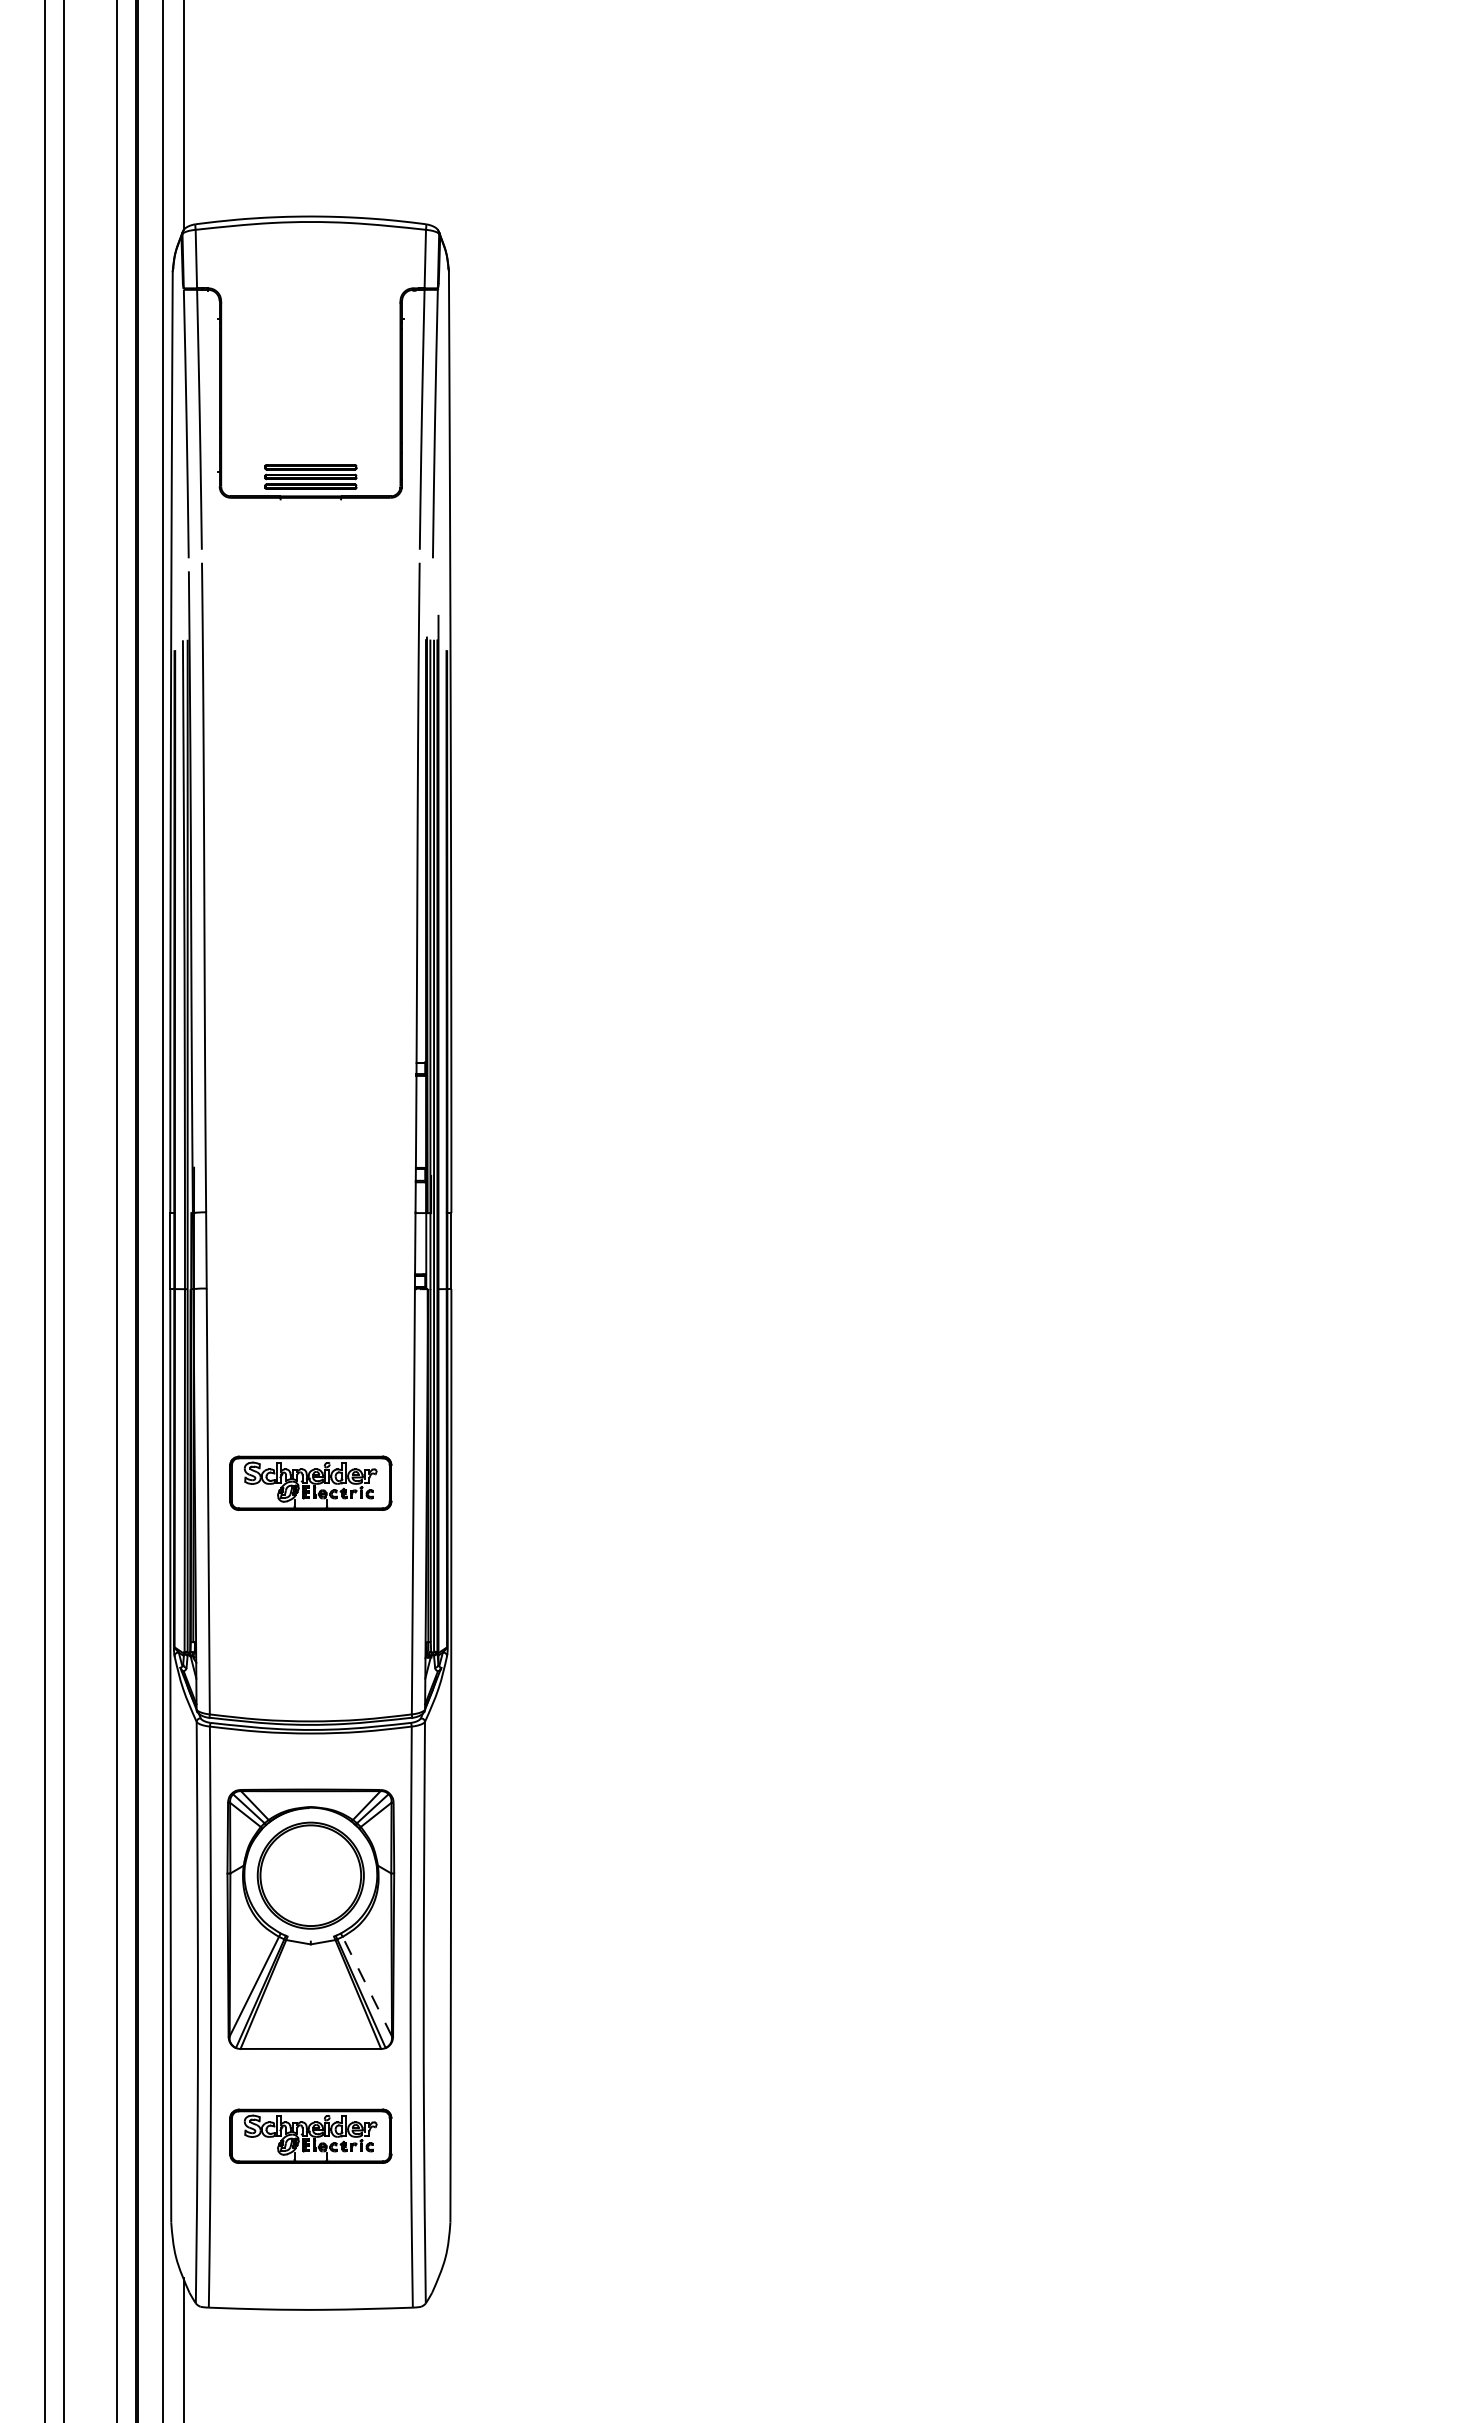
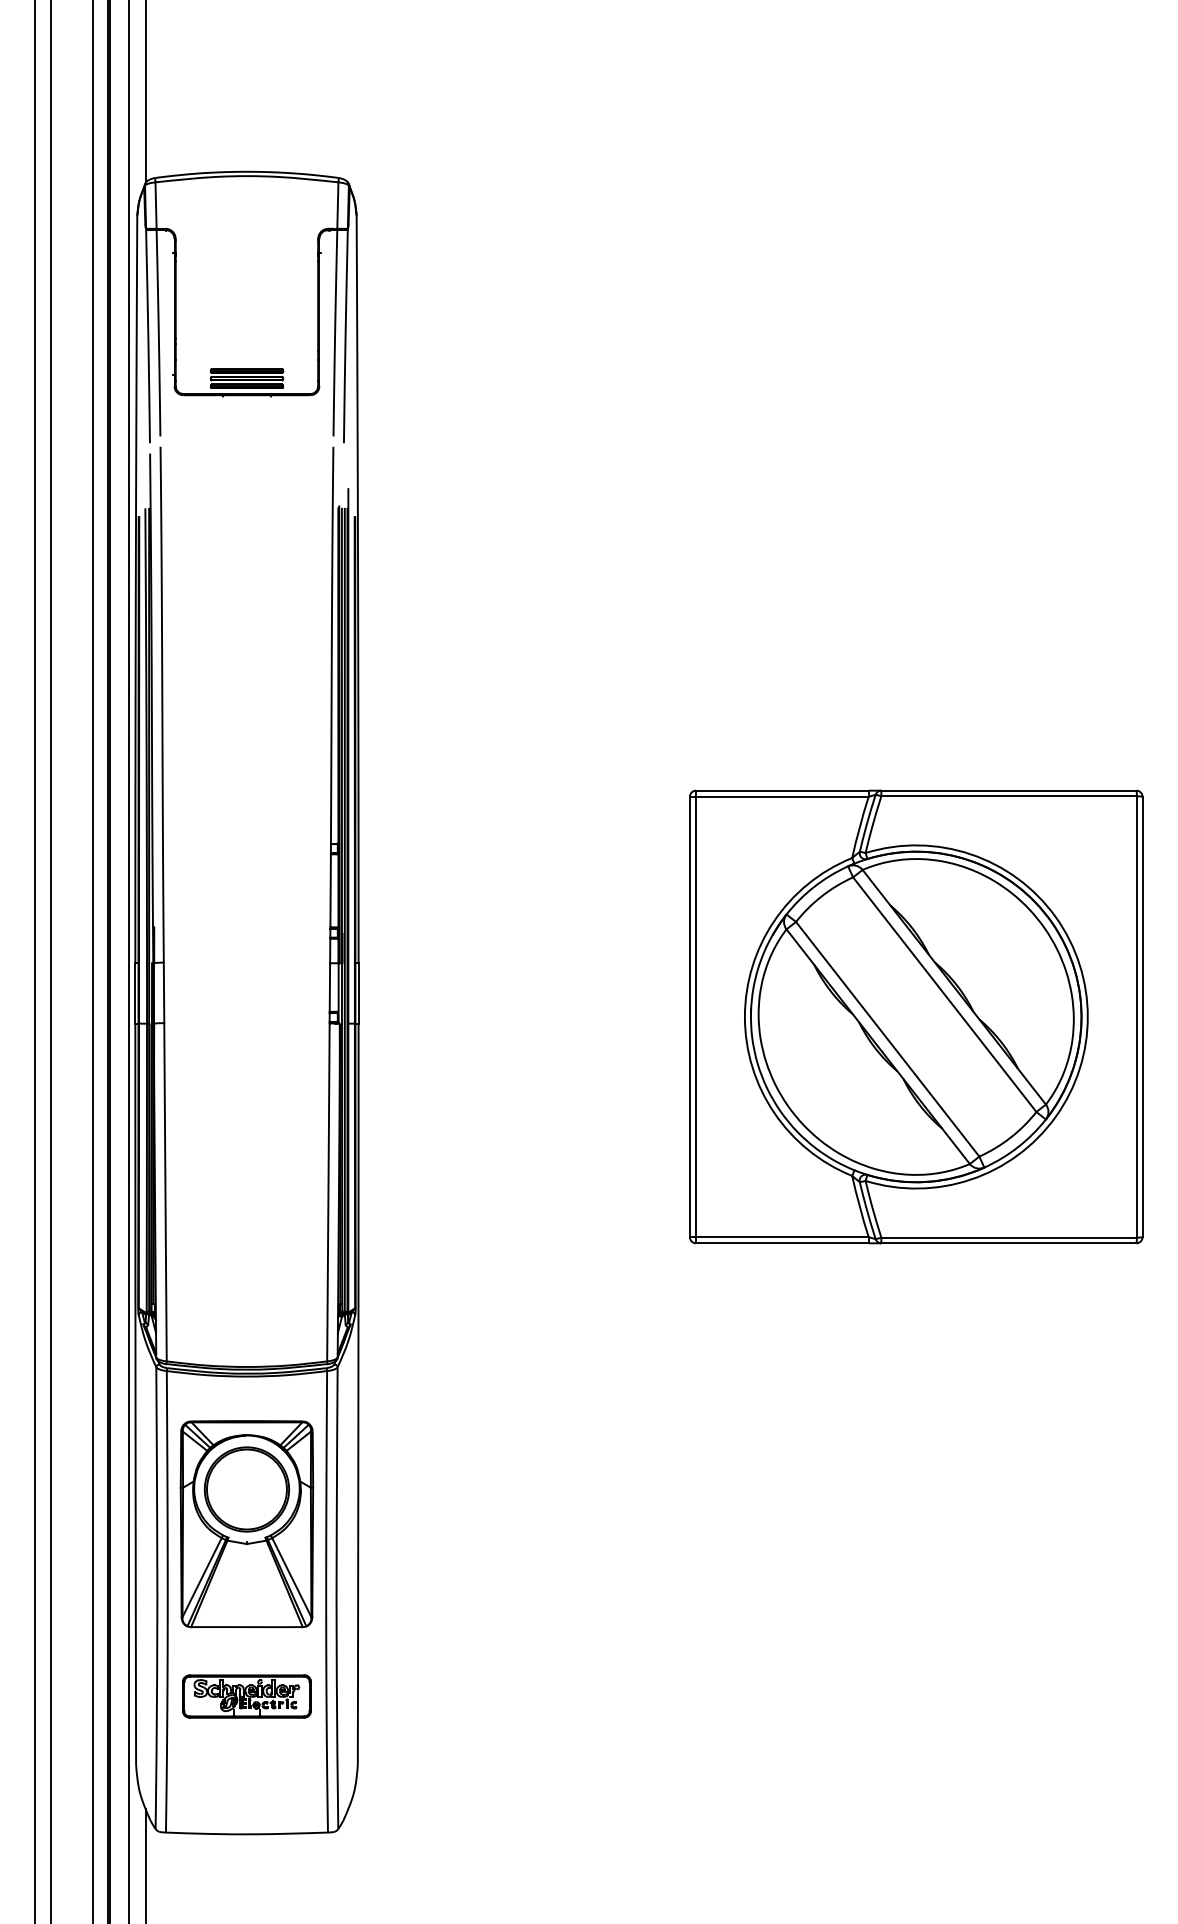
part: (1153, 1280) -> (916, 1016), added
part: (310, 1482) -> (246, 1177), removed
line: (367, 1986) -> (291, 1577), dashed -> solid

